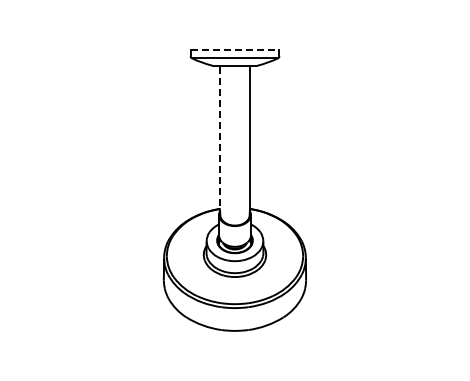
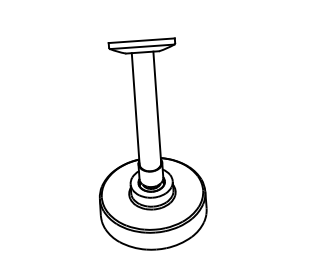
line: (235, 50) -> (142, 41), dashed -> solid
line: (220, 141) -> (135, 109), dashed -> solid

